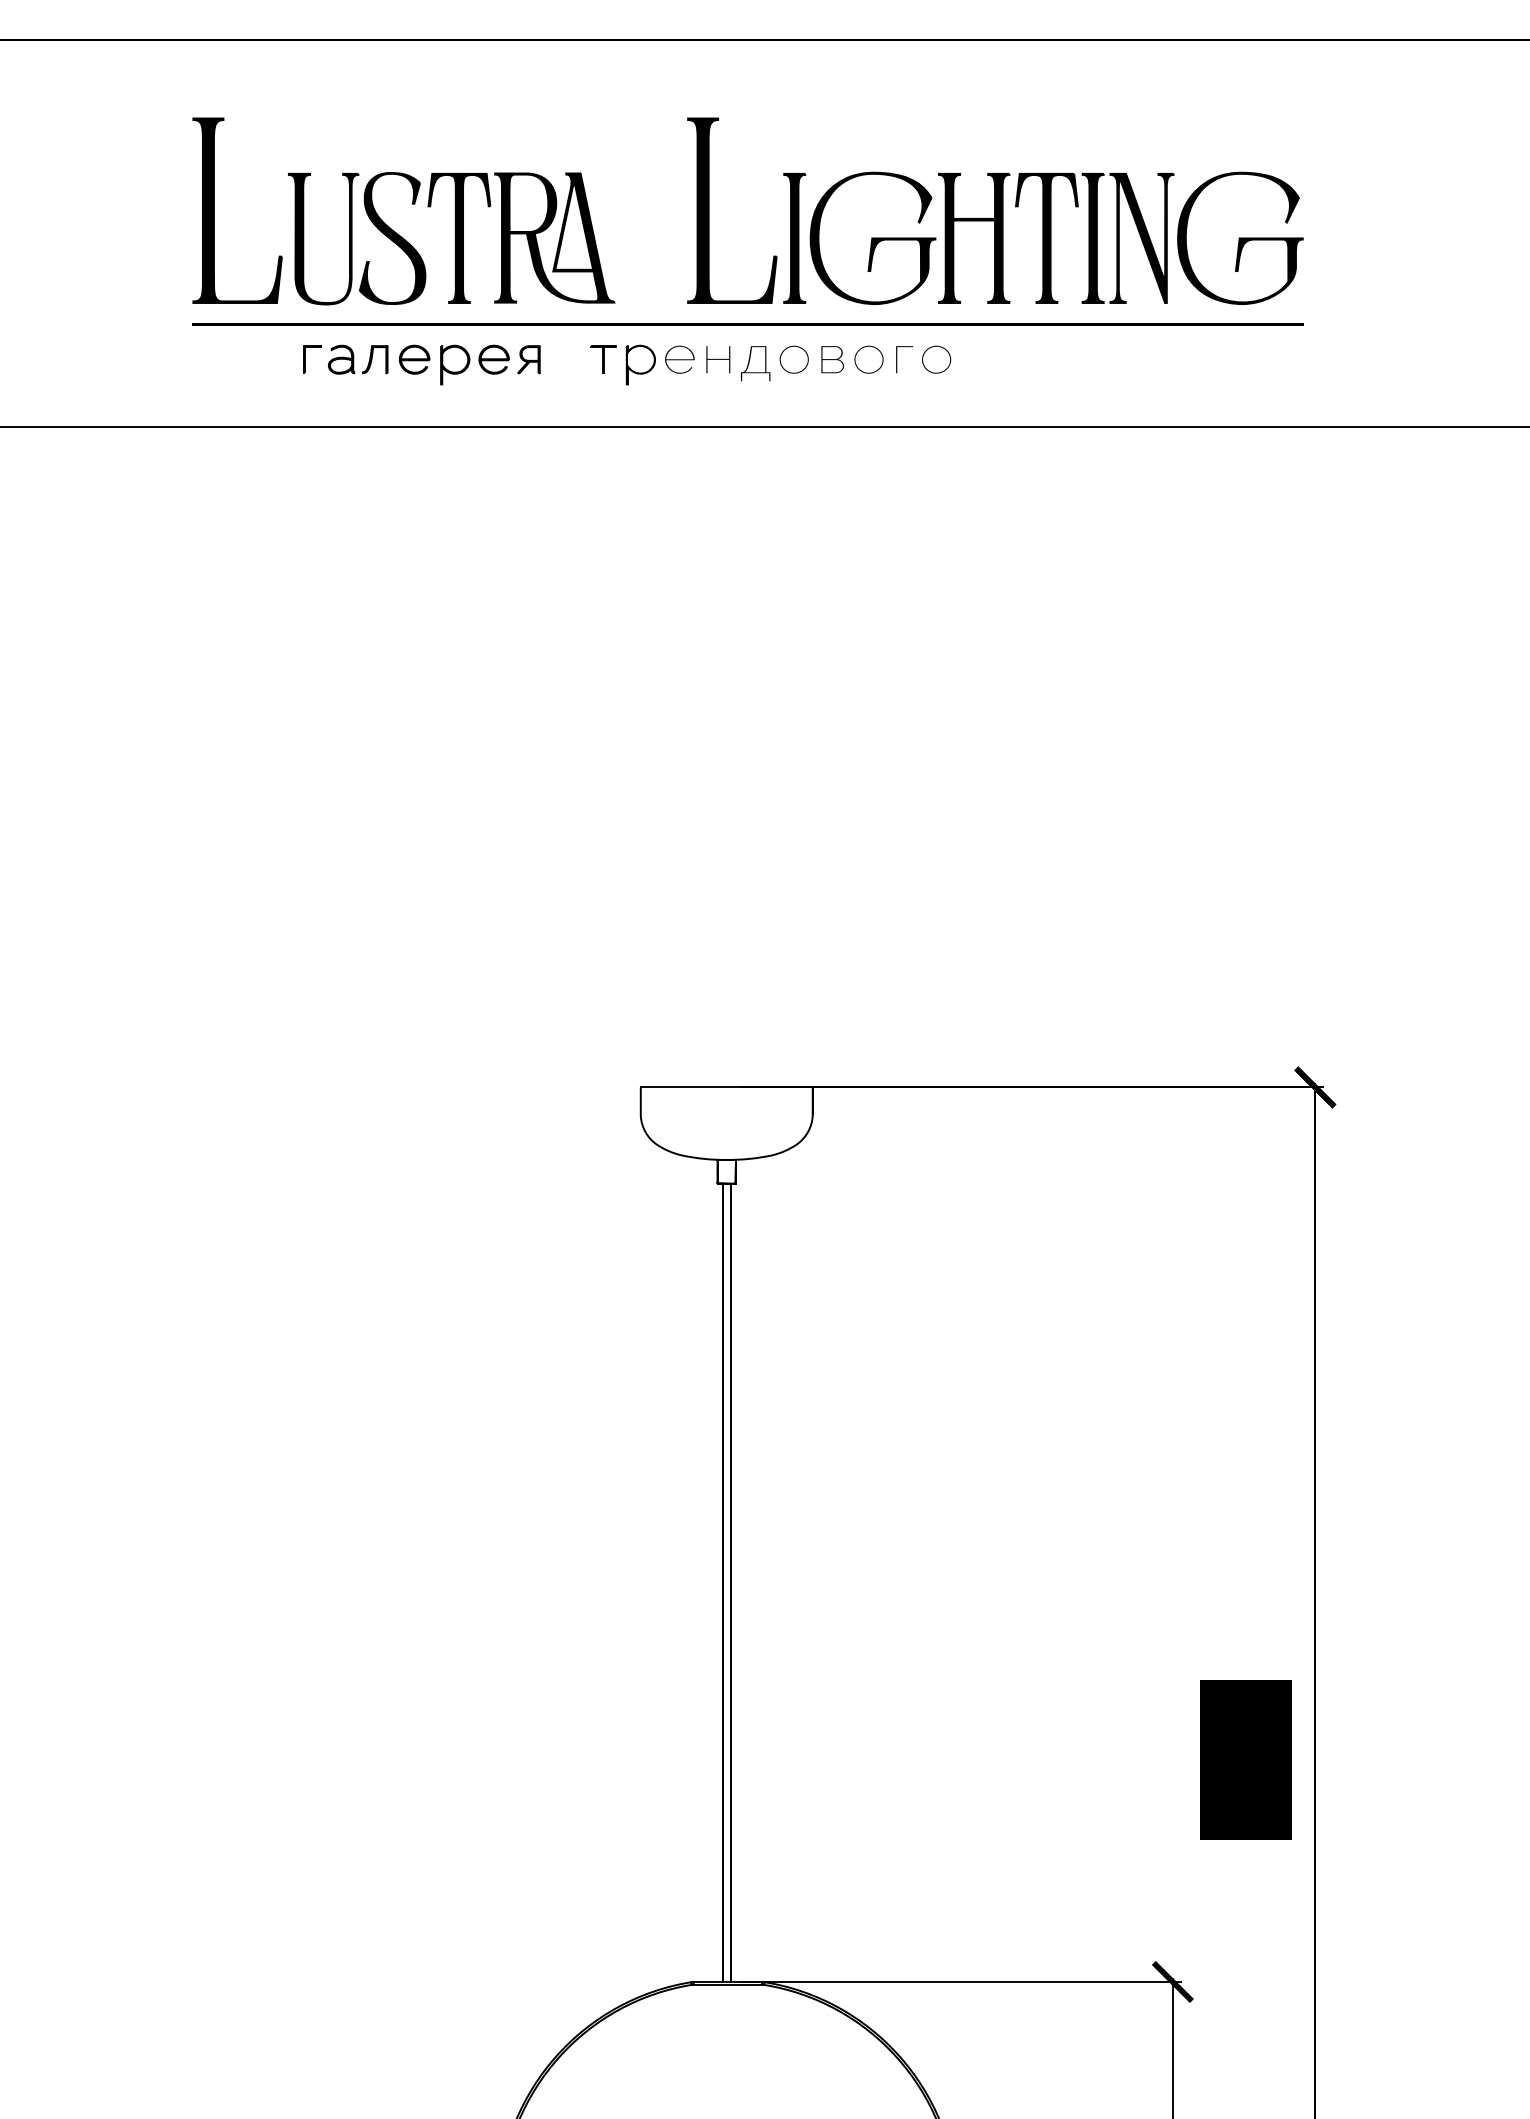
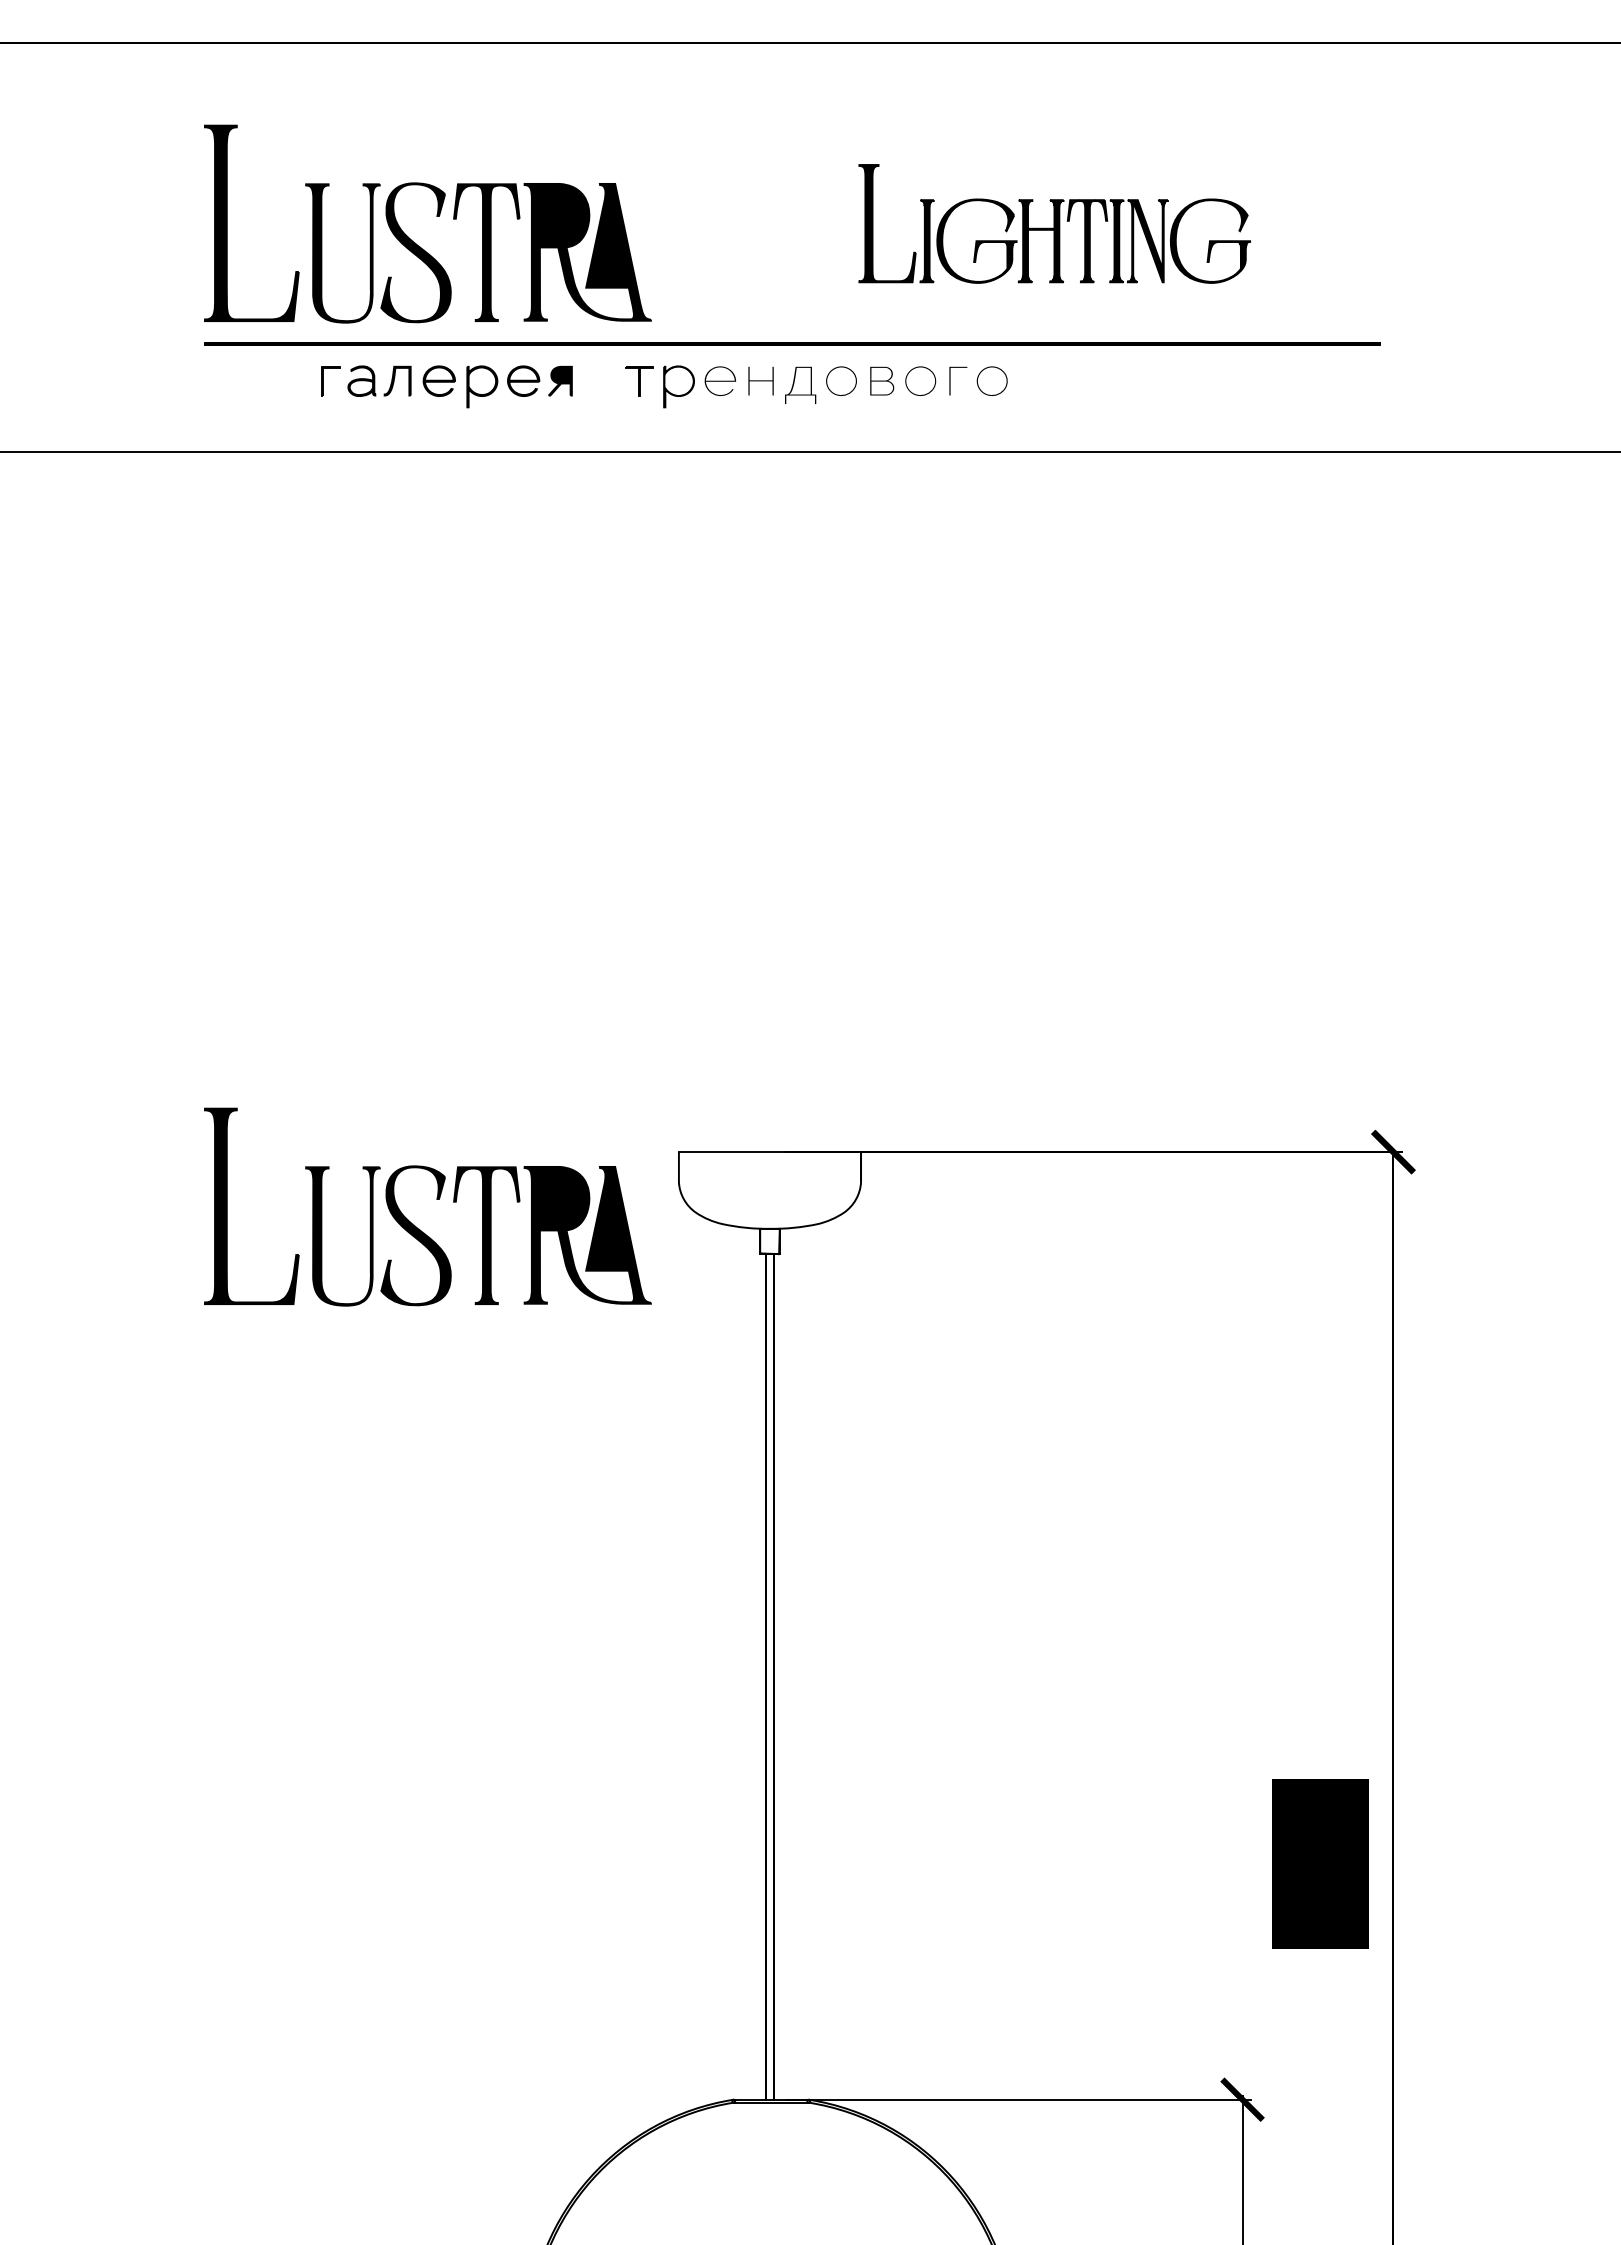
part: (995, 210) -> (1054, 223), size x0.6
part: (411, 1132) -> (436, 1199), added

